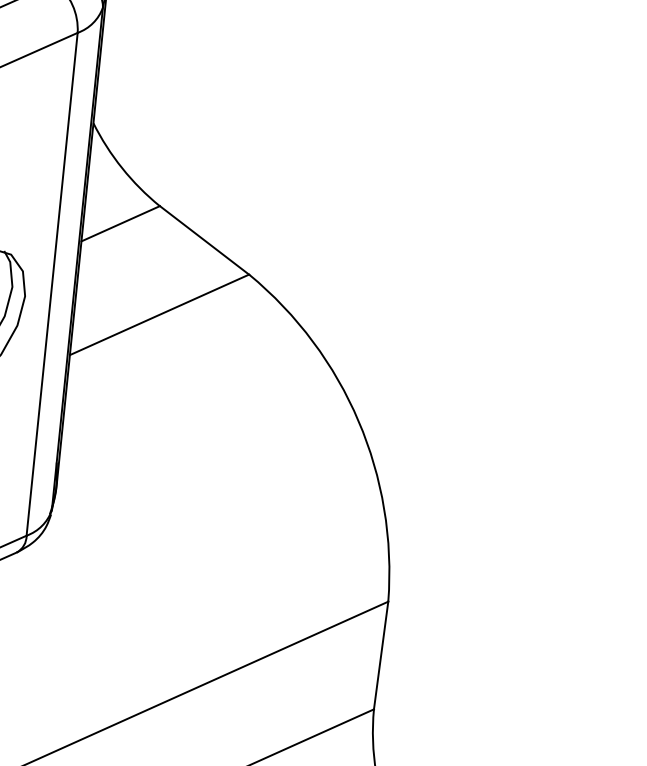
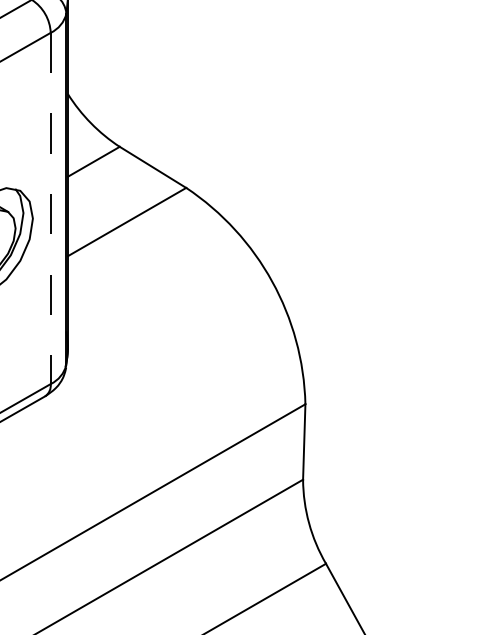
line: (51, 284) -> (50, 208), solid -> dashed

